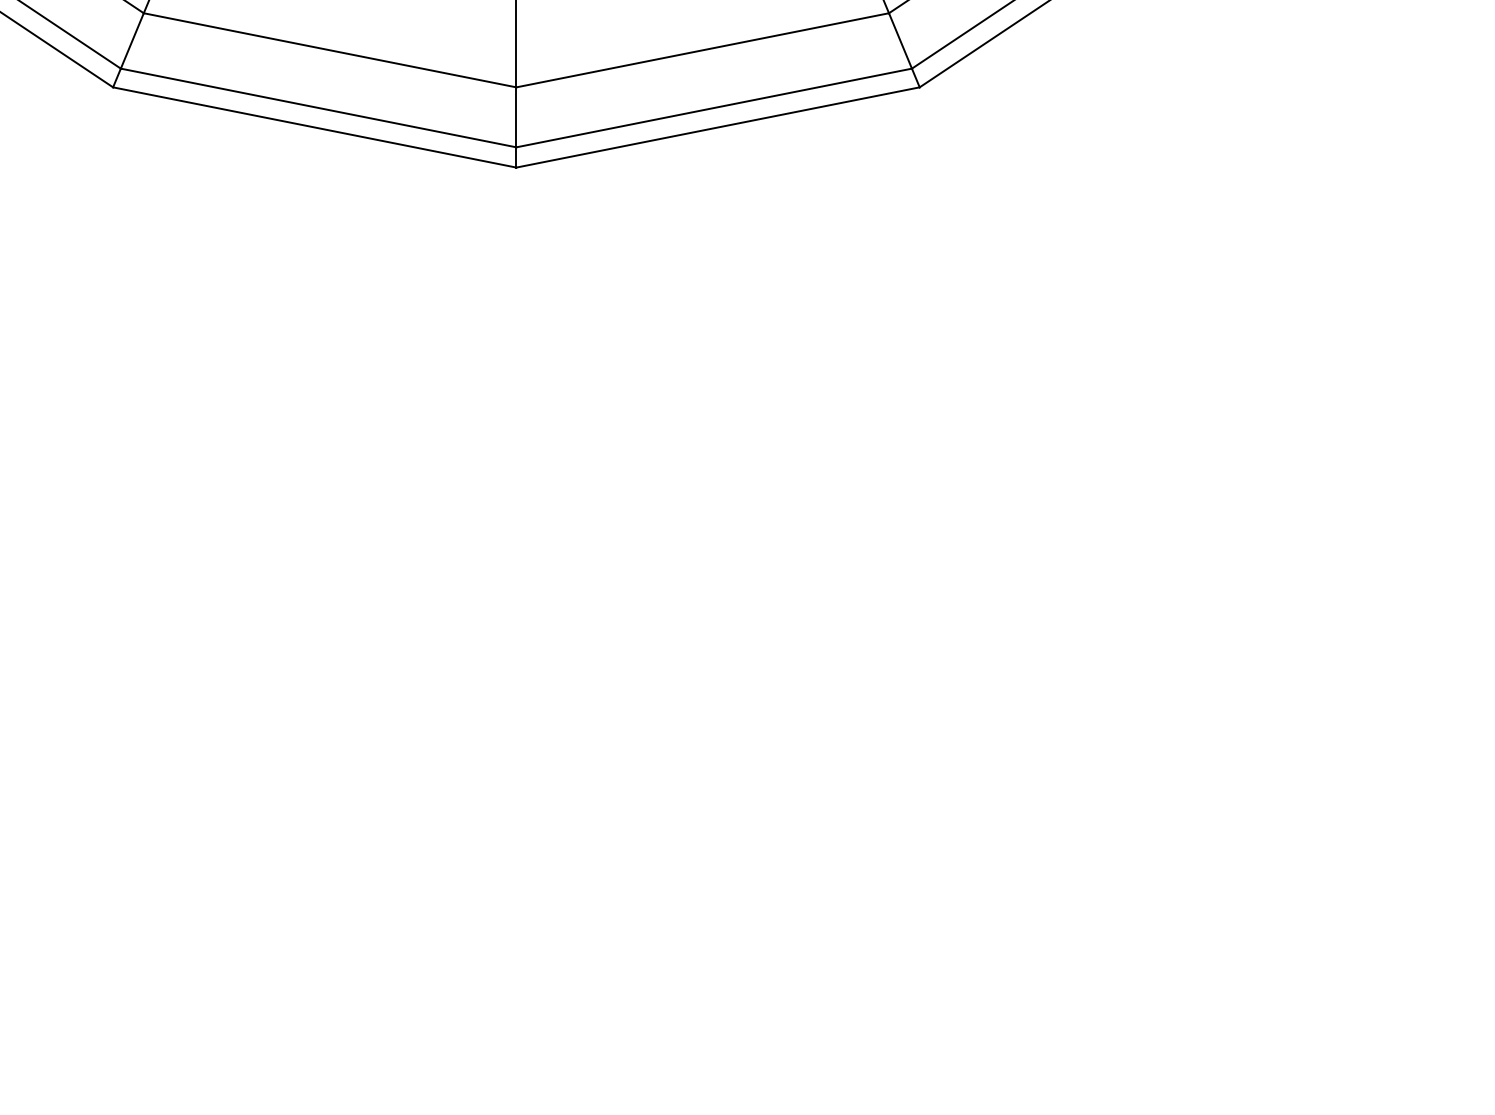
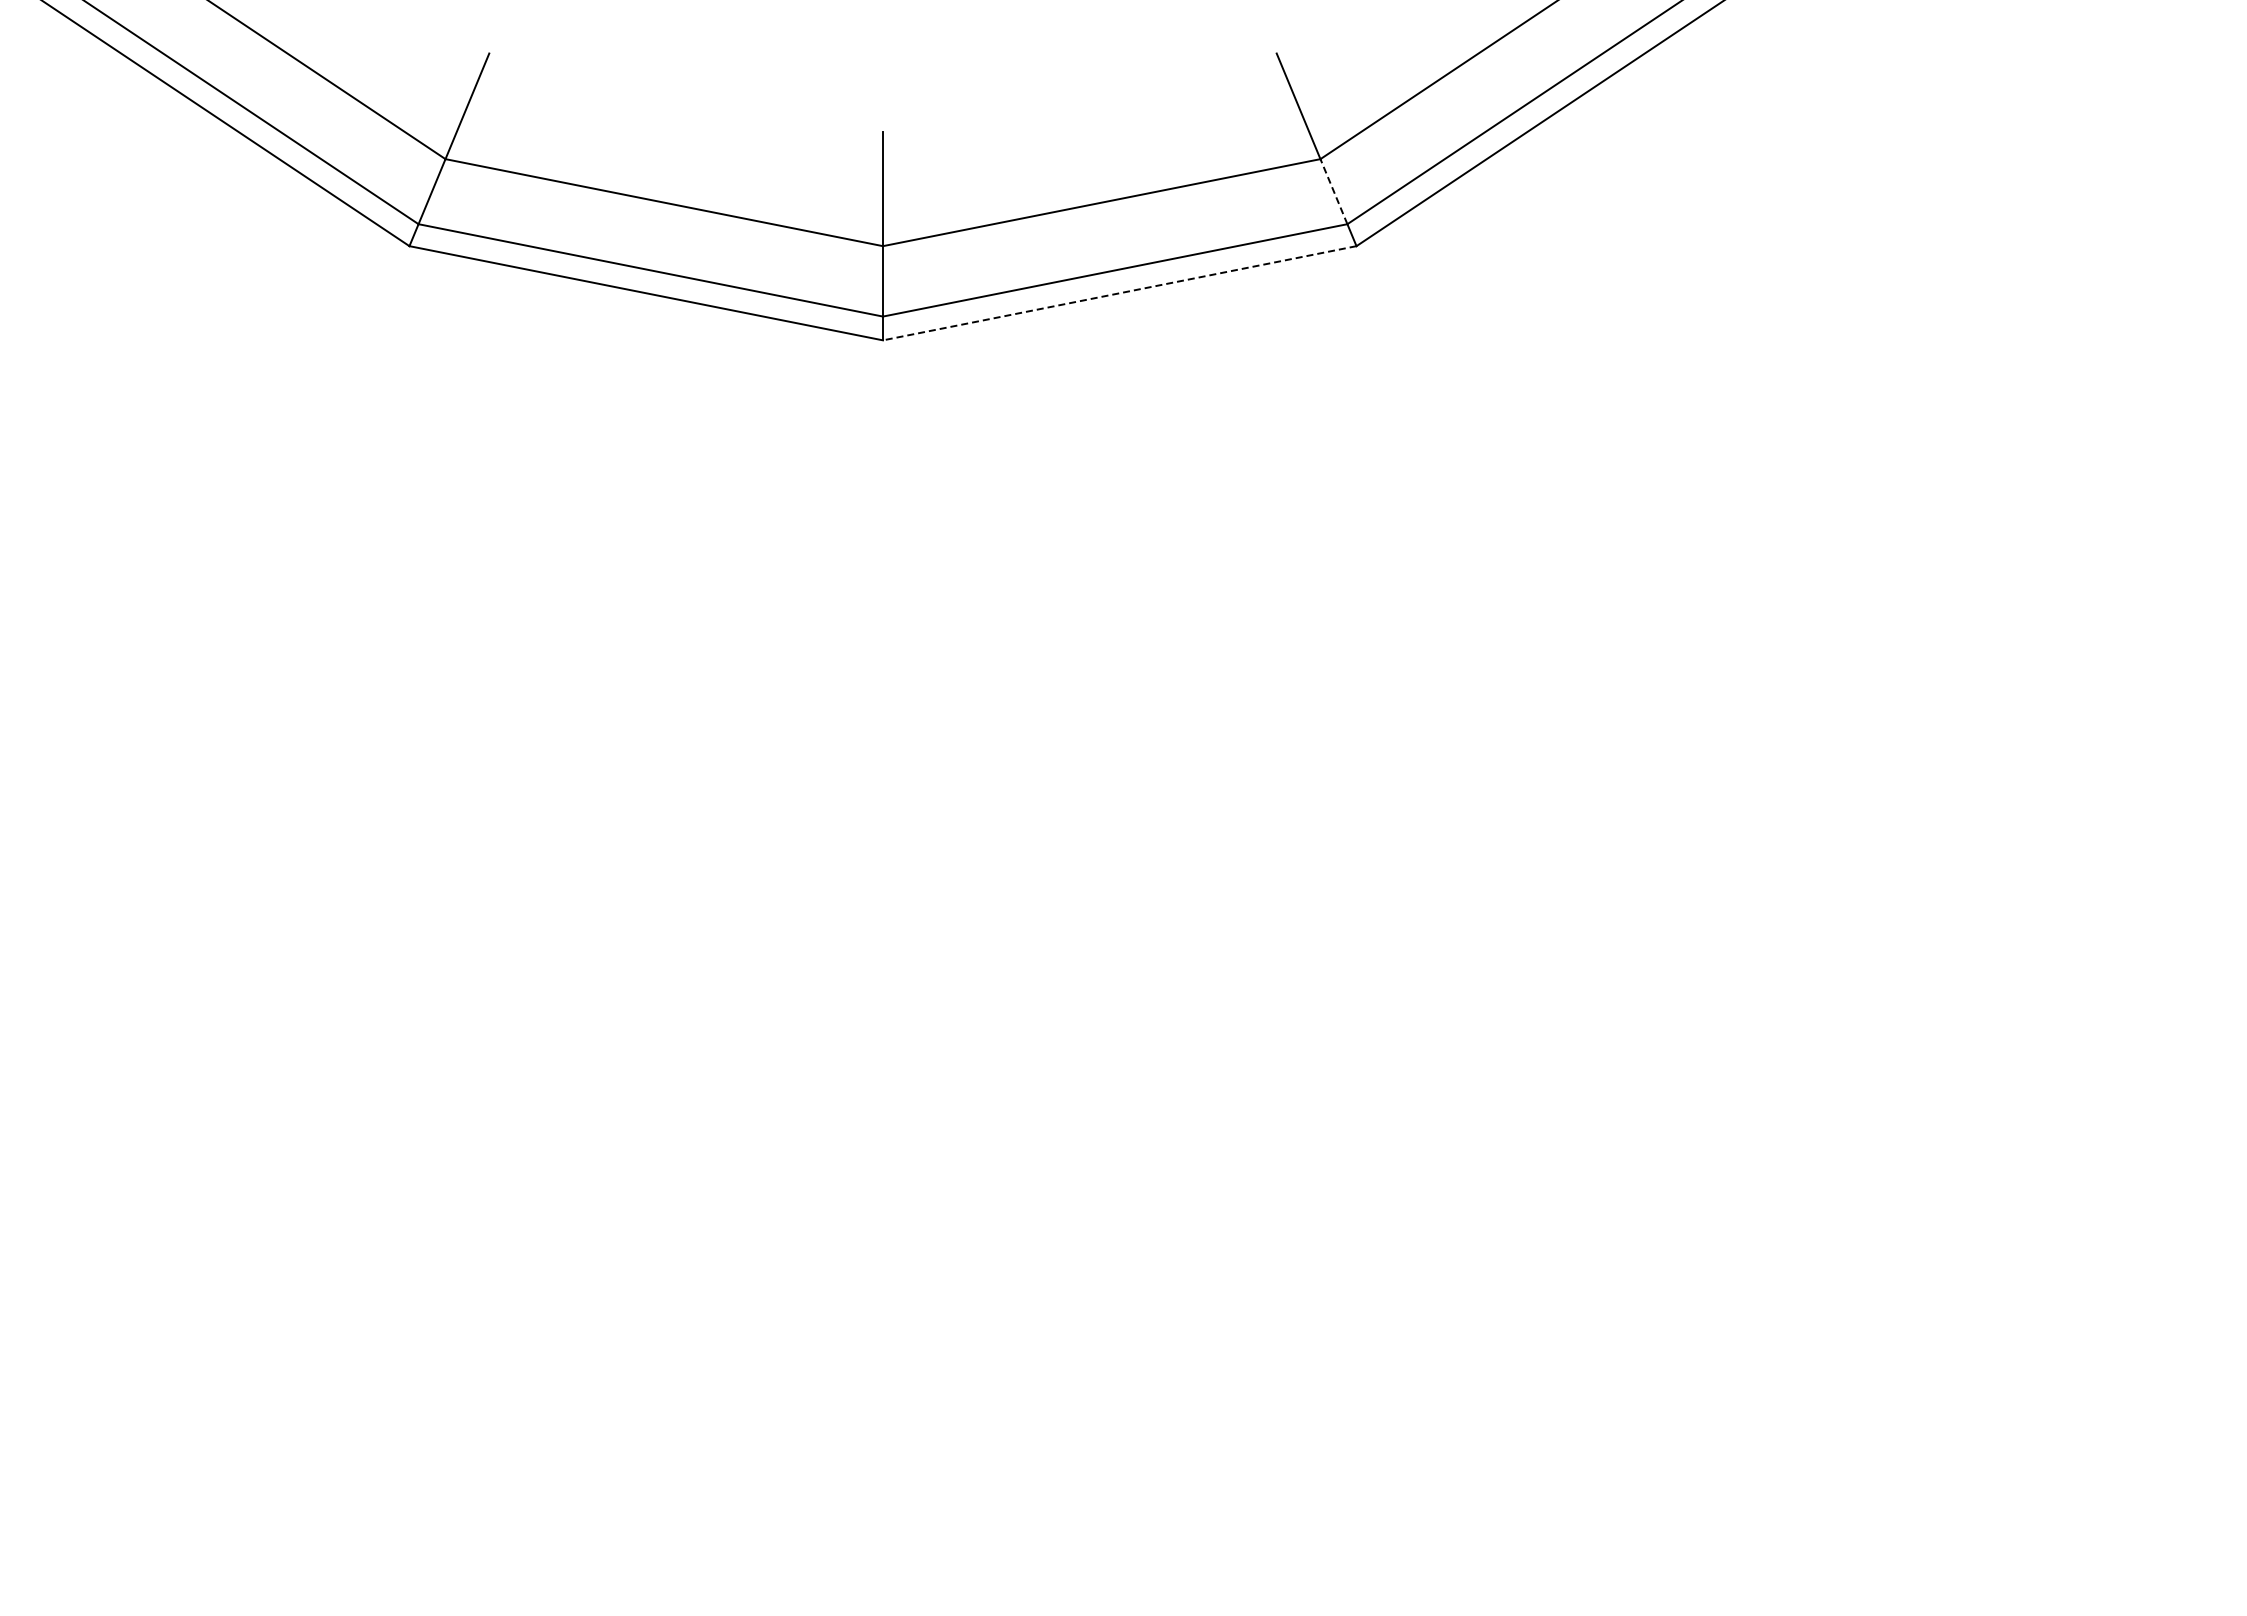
line: (900, 40) -> (1333, 191), solid -> dashed
line: (717, 127) -> (1119, 293), solid -> dashed

